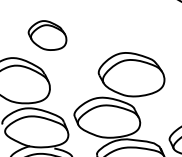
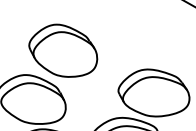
part: (47, 35) -> (63, 50), size x1.67

